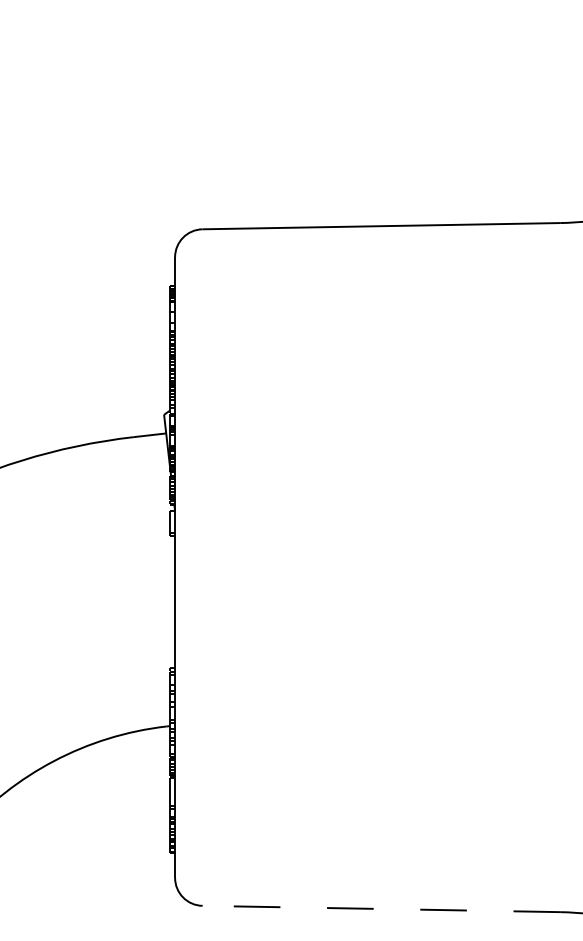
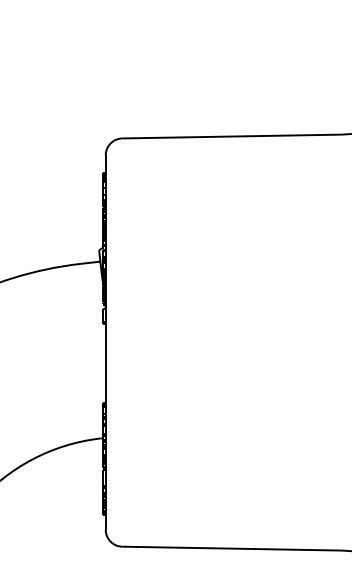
line: (381, 908) -> (230, 548), dashed -> solid

